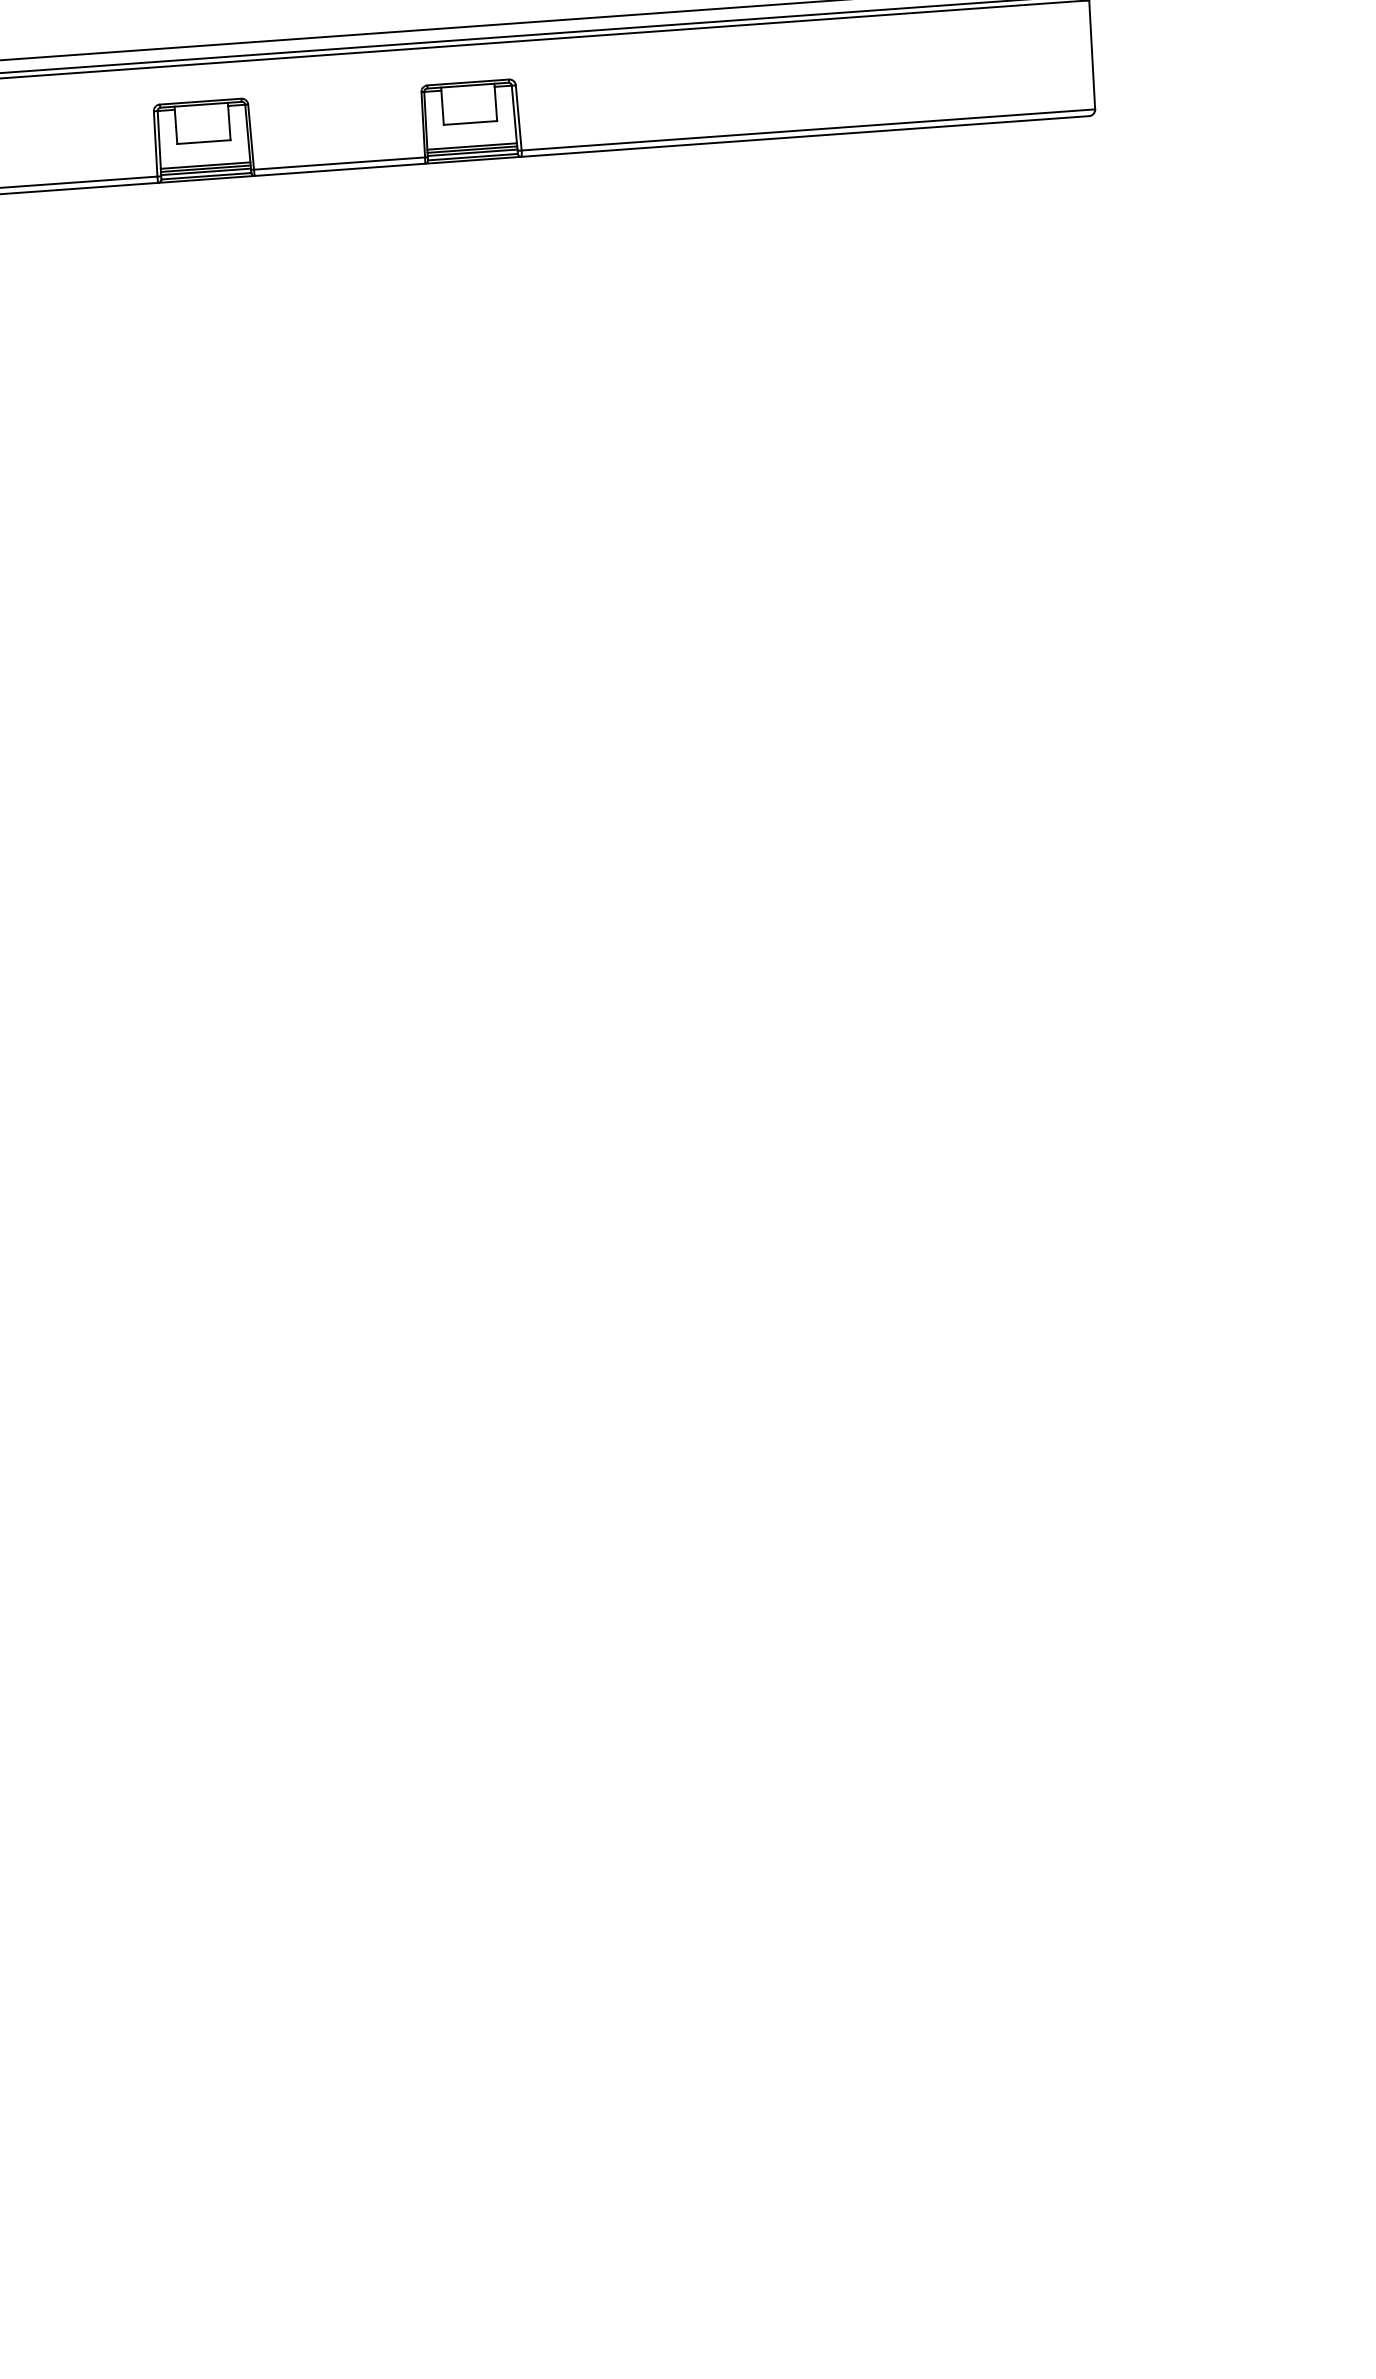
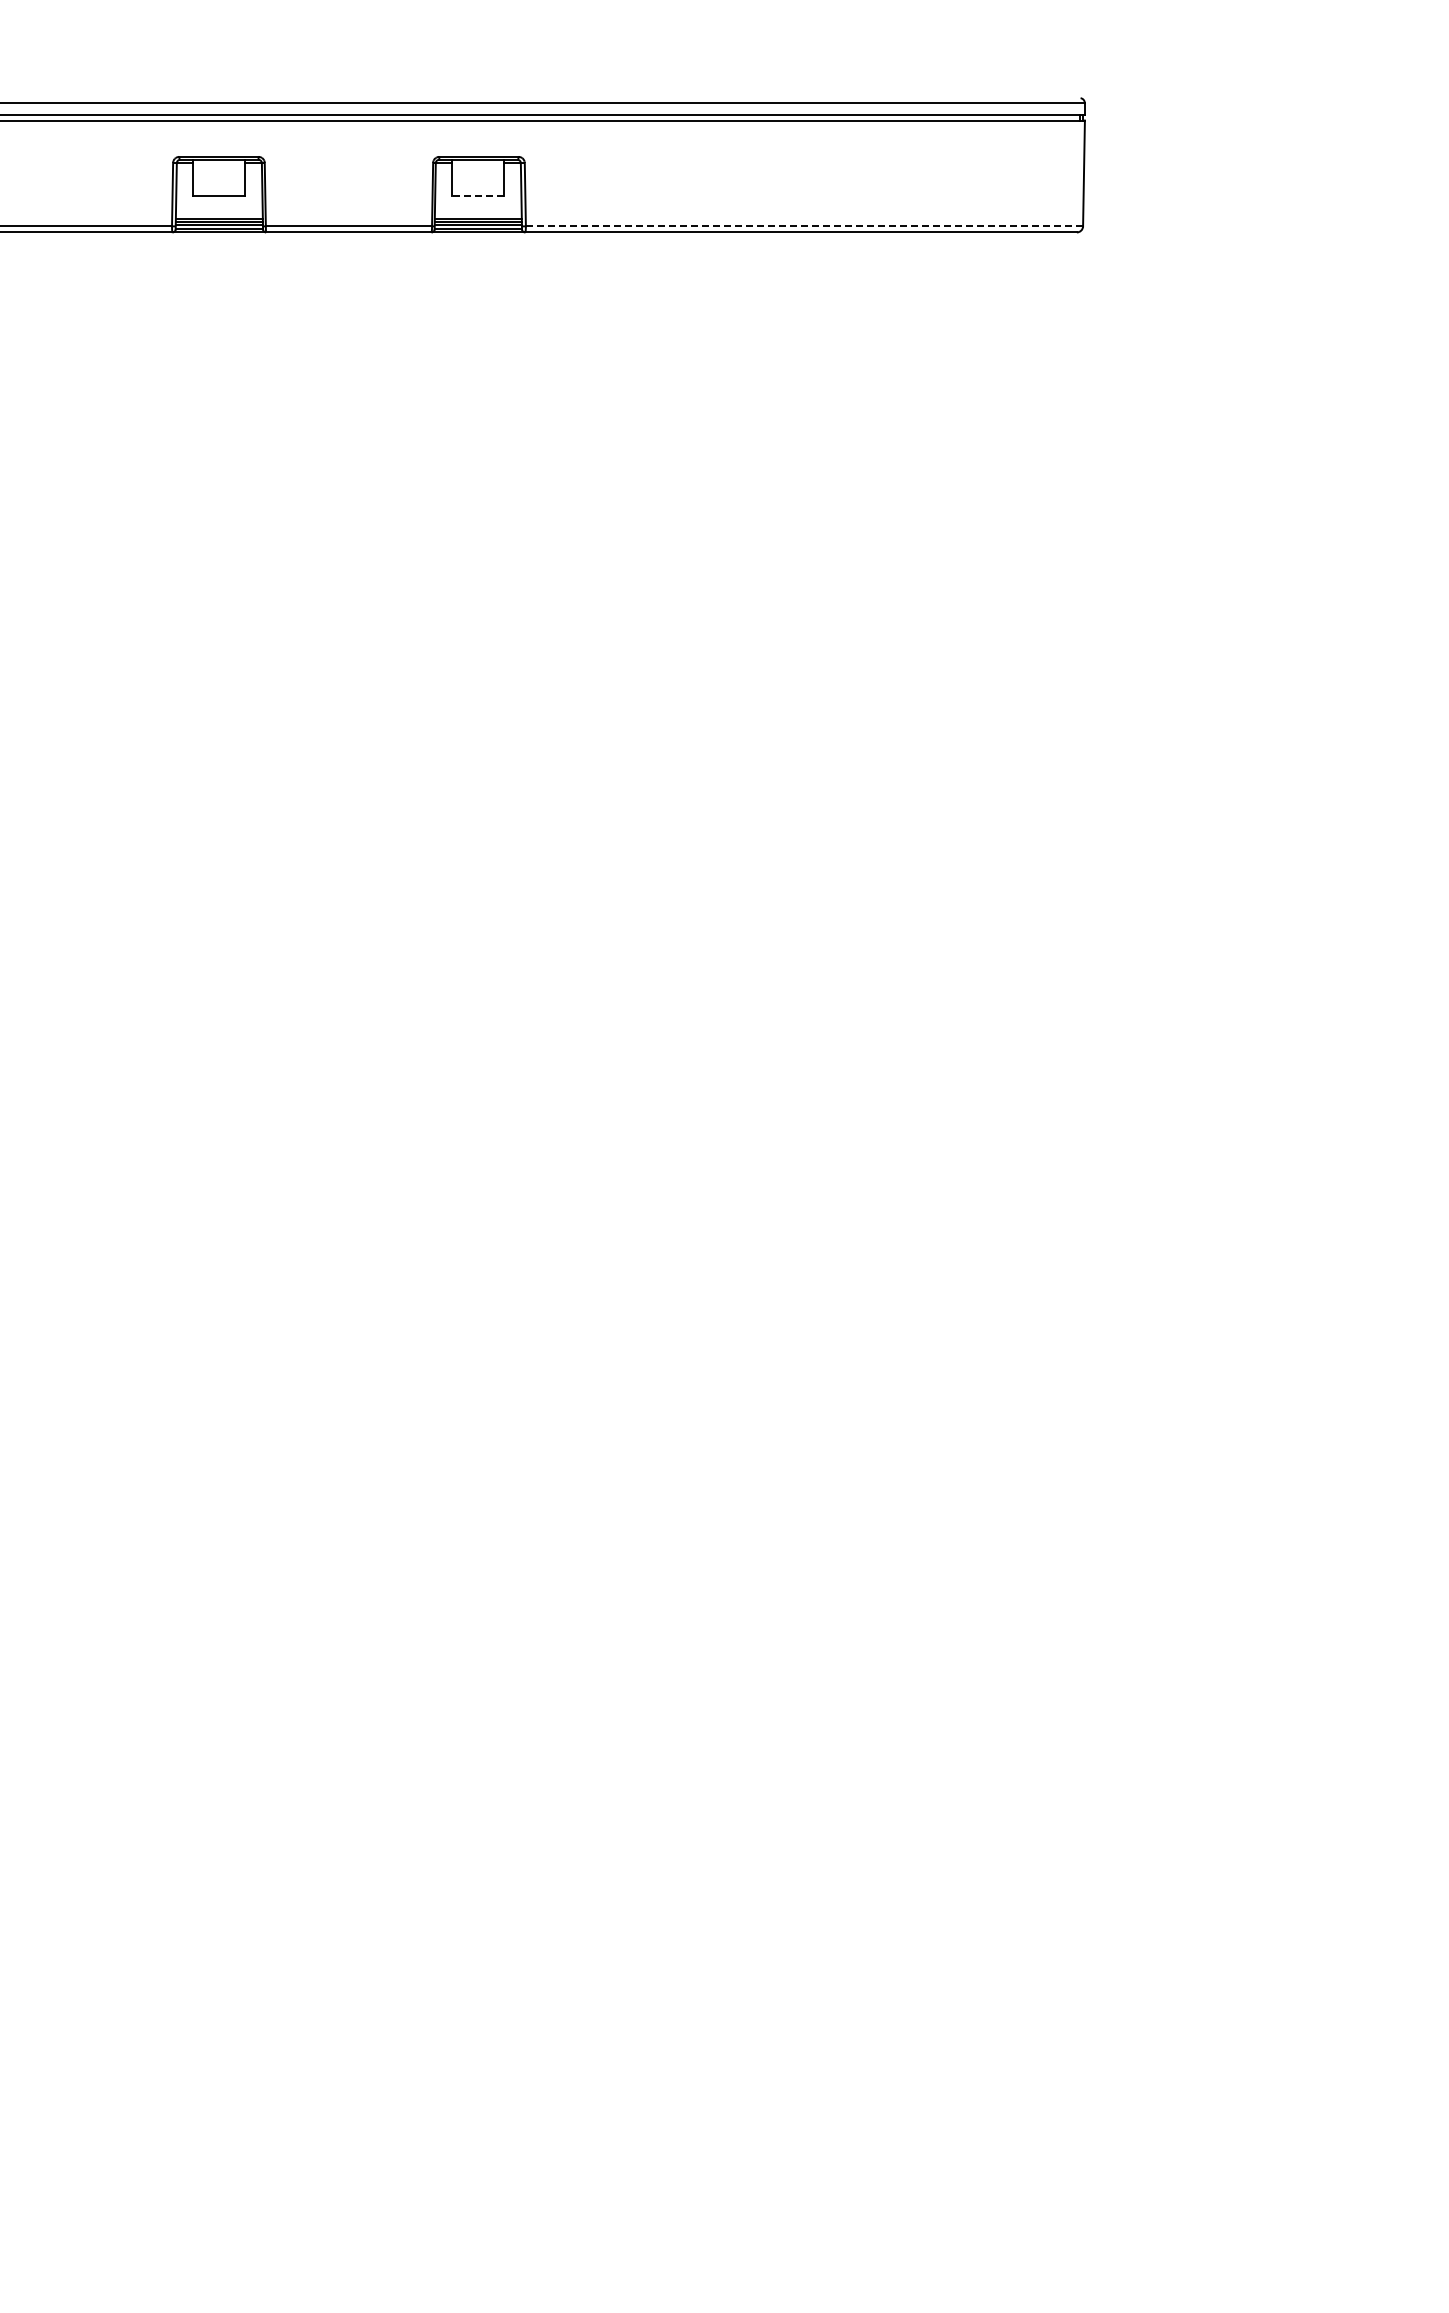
line: (470, 123) -> (478, 196), solid -> dashed
line: (808, 130) -> (804, 226), solid -> dashed

